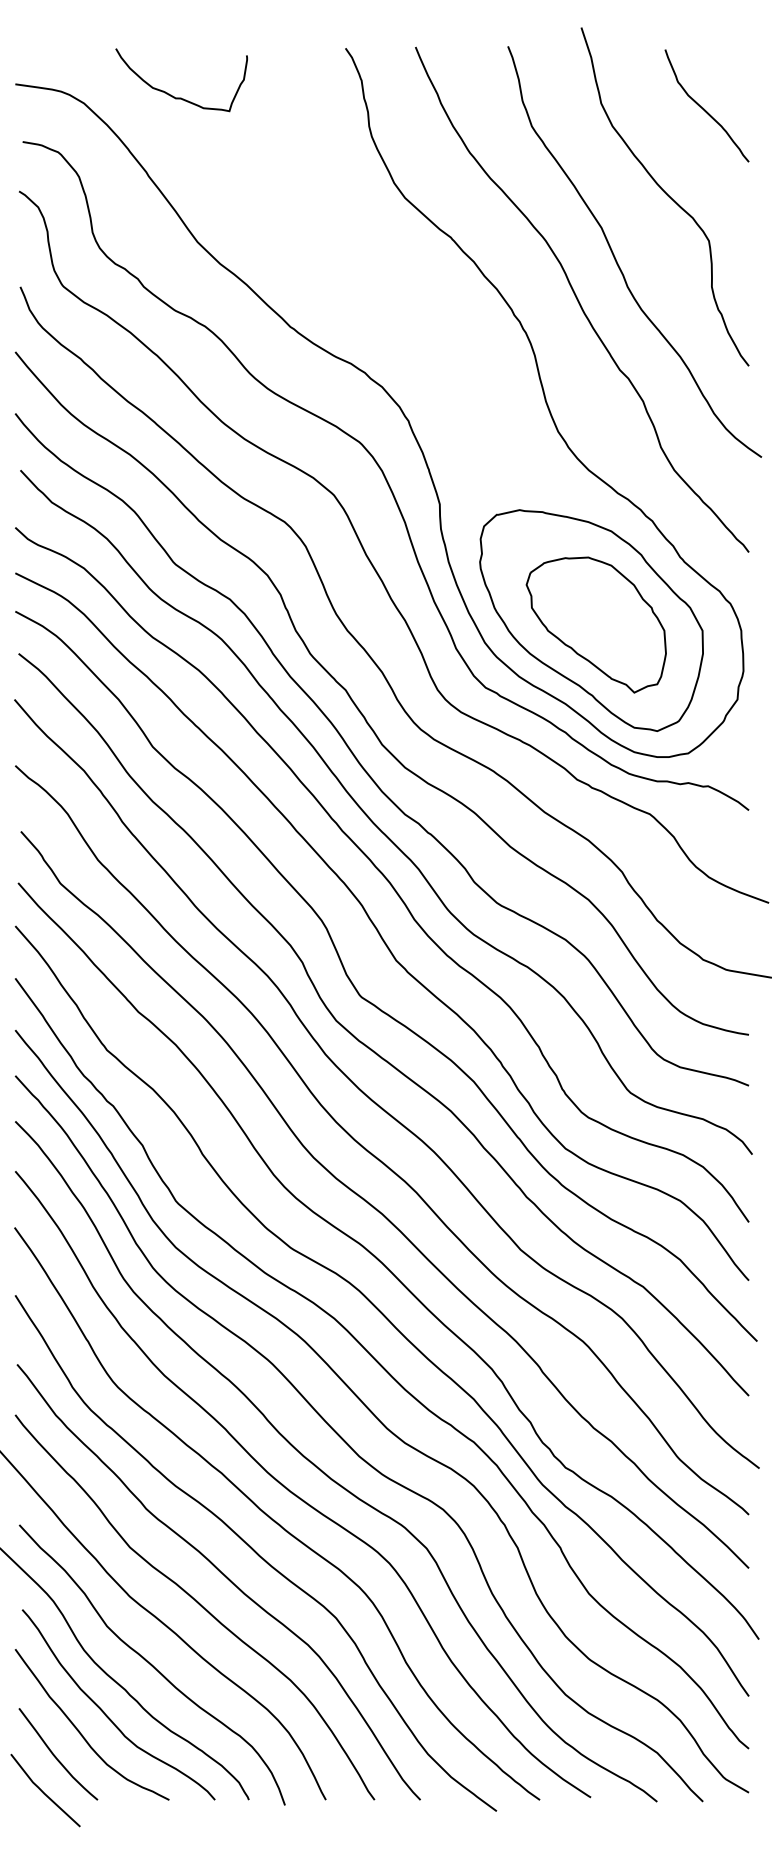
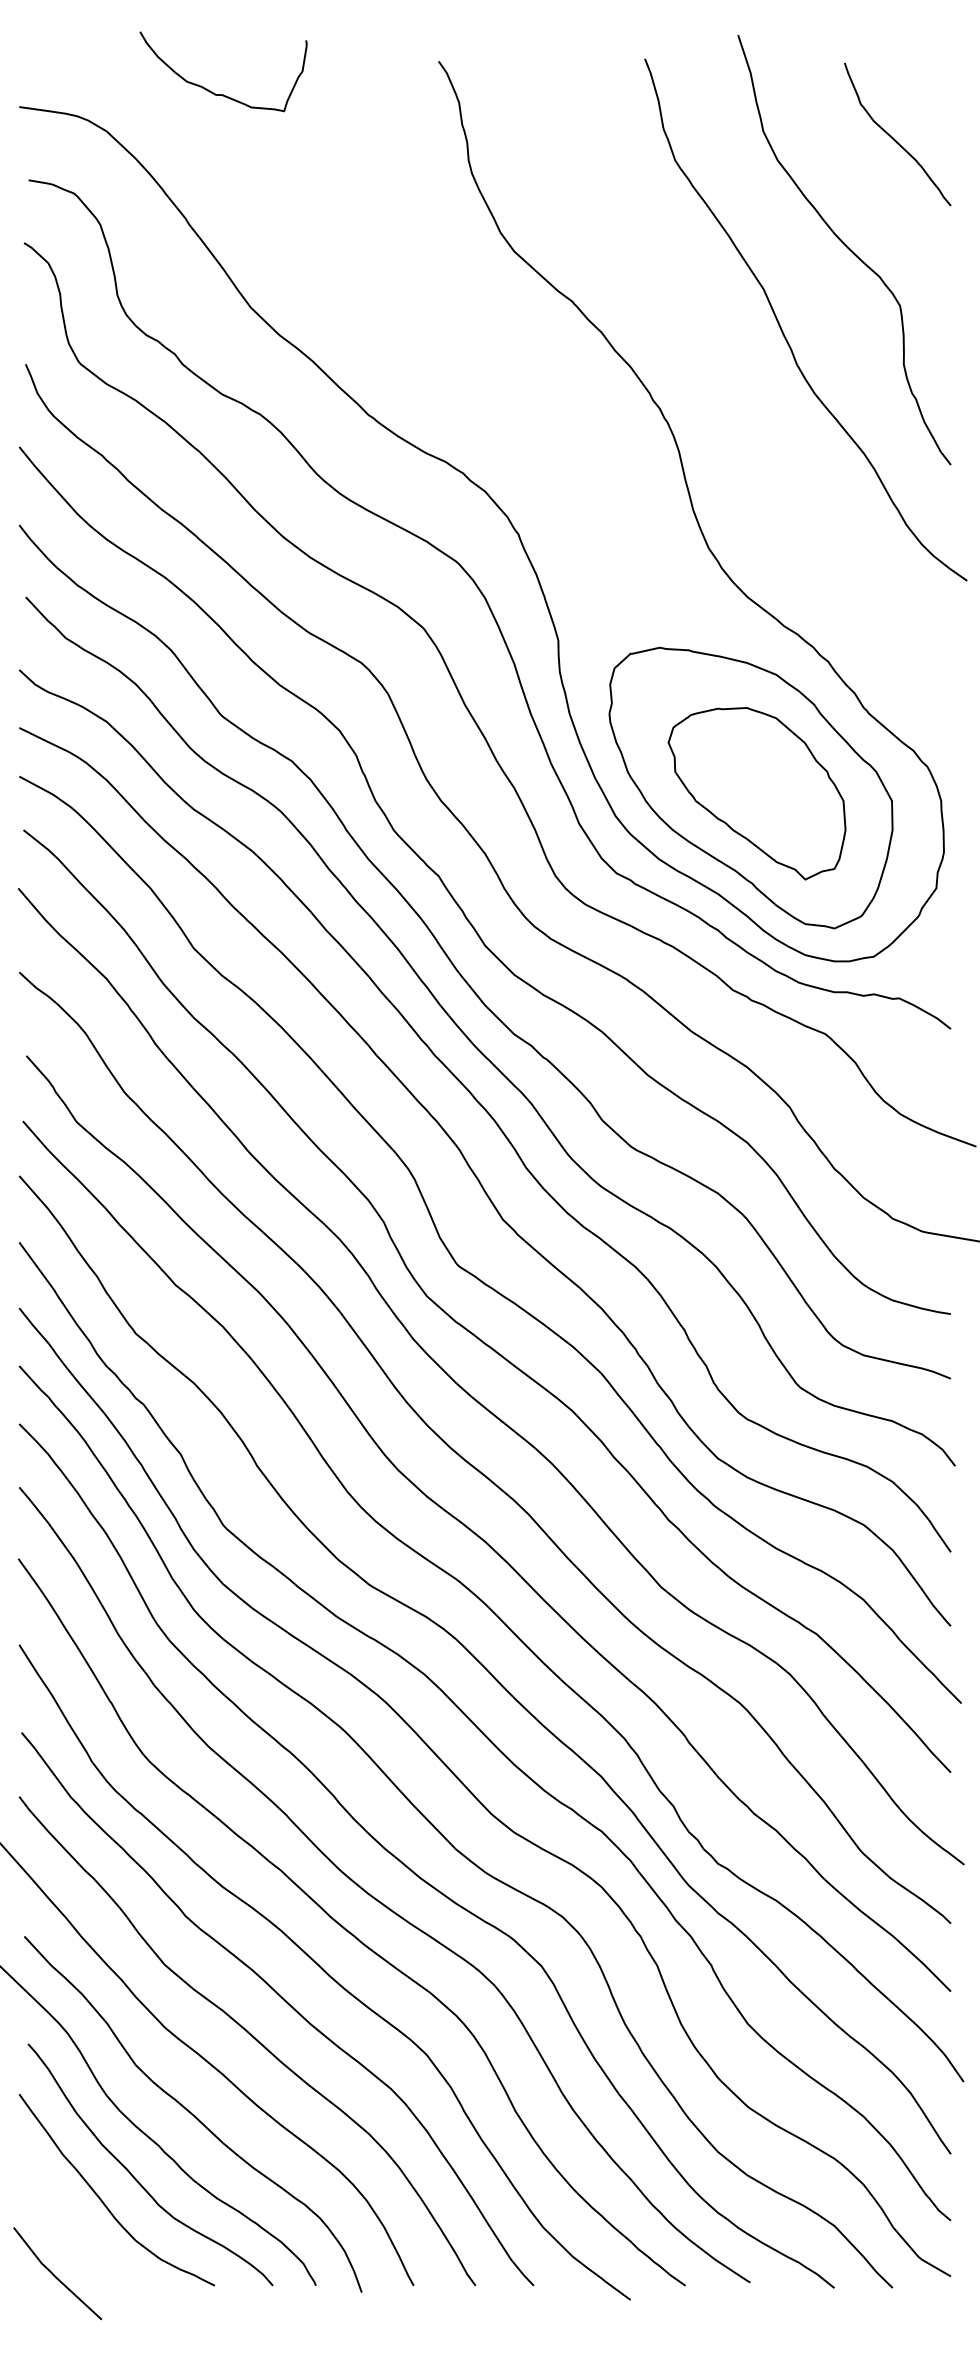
curve: (172, 95) -> (212, 91), moved
curve: (579, 301) -> (735, 382), removed
curve: (54, 1754) -> (69, 2228), removed

